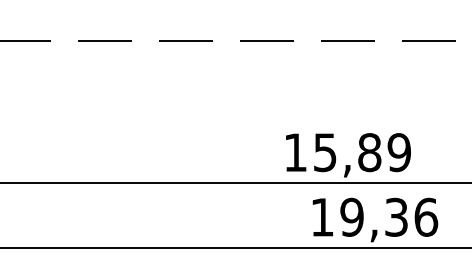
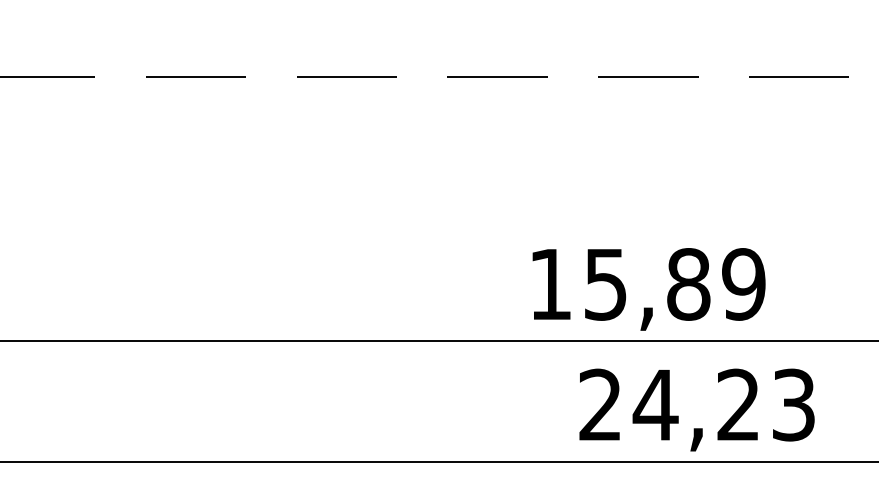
text: (374, 216) -> (697, 403), 19,36 -> 24,23

